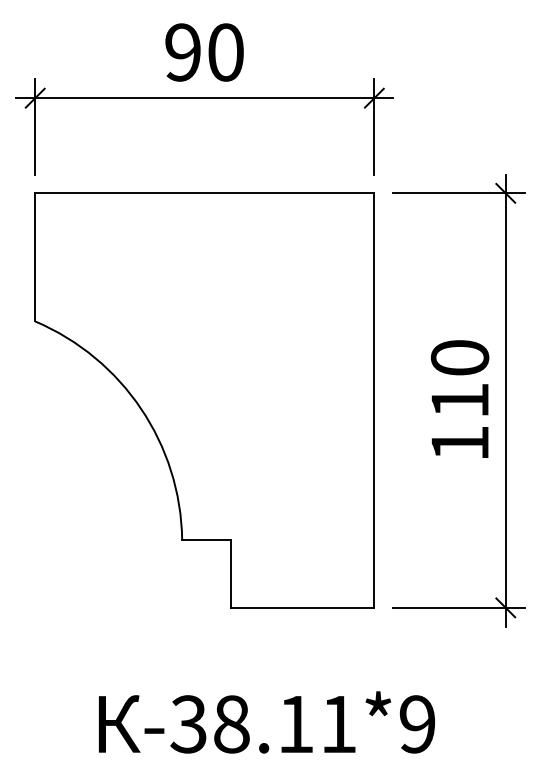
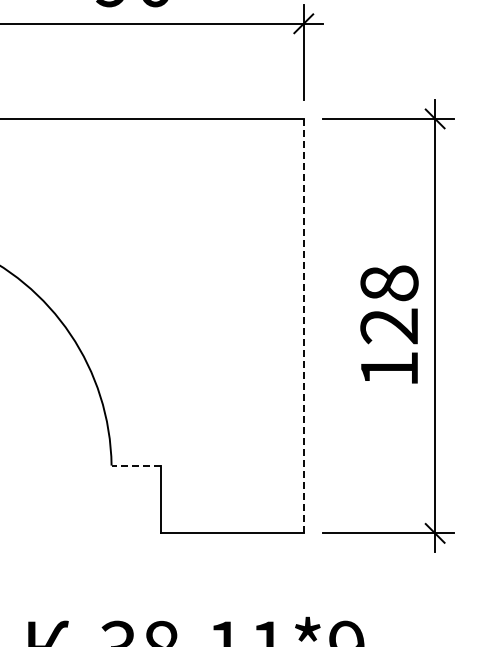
text: (459, 379) -> (388, 305), 110 -> 128
line: (374, 401) -> (303, 327), solid -> dashed
line: (206, 540) -> (135, 466), solid -> dashed

